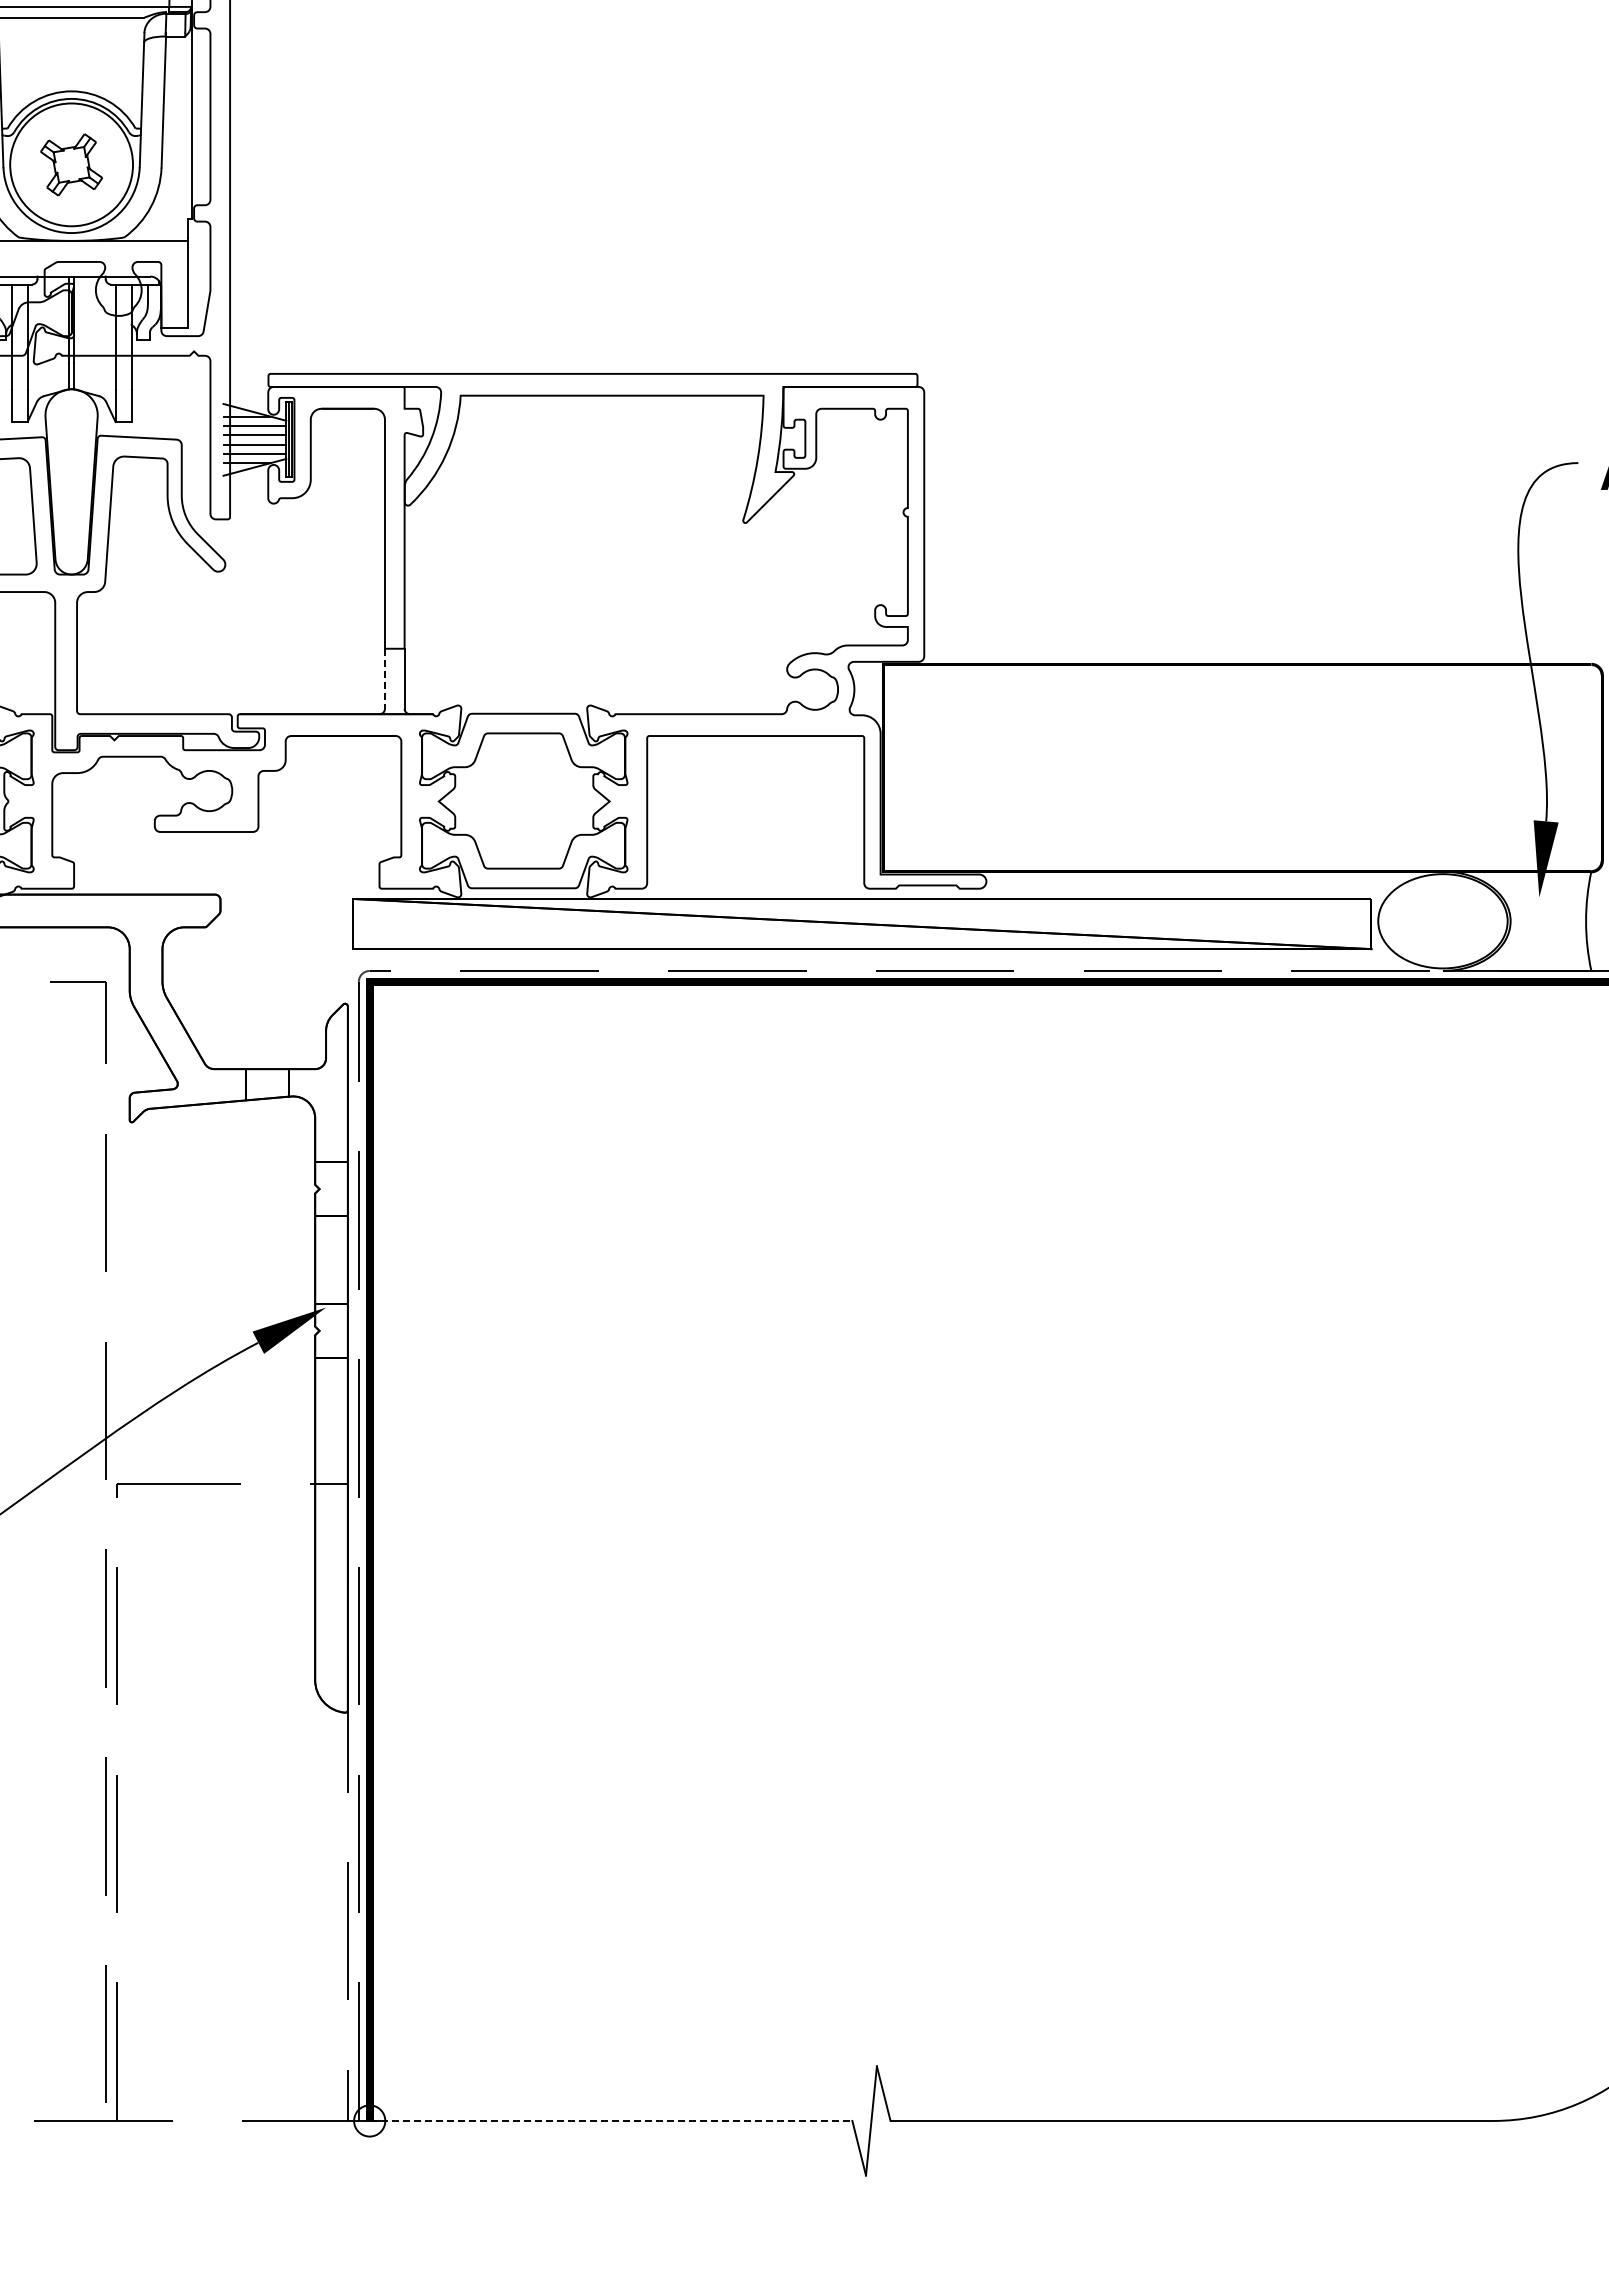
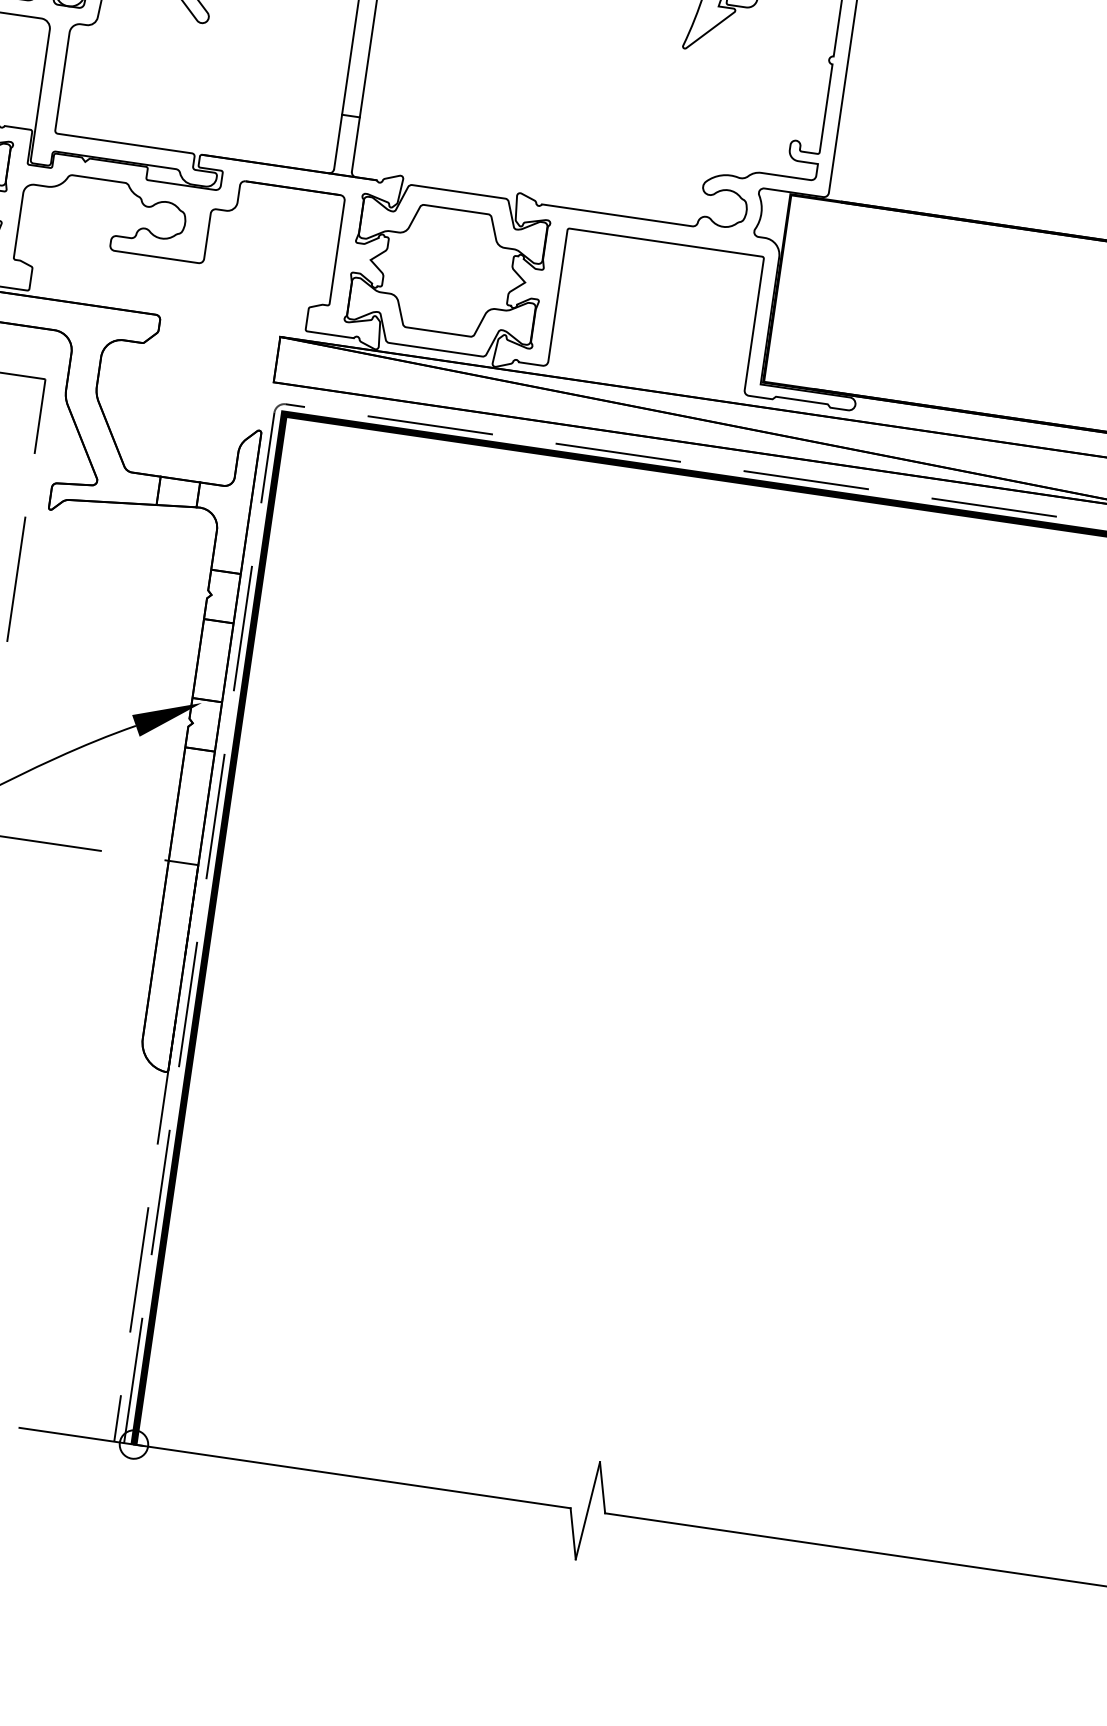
line: (384, 678) -> (337, 141), dashed -> solid
line: (611, 2120) -> (352, 1476), dashed -> solid

